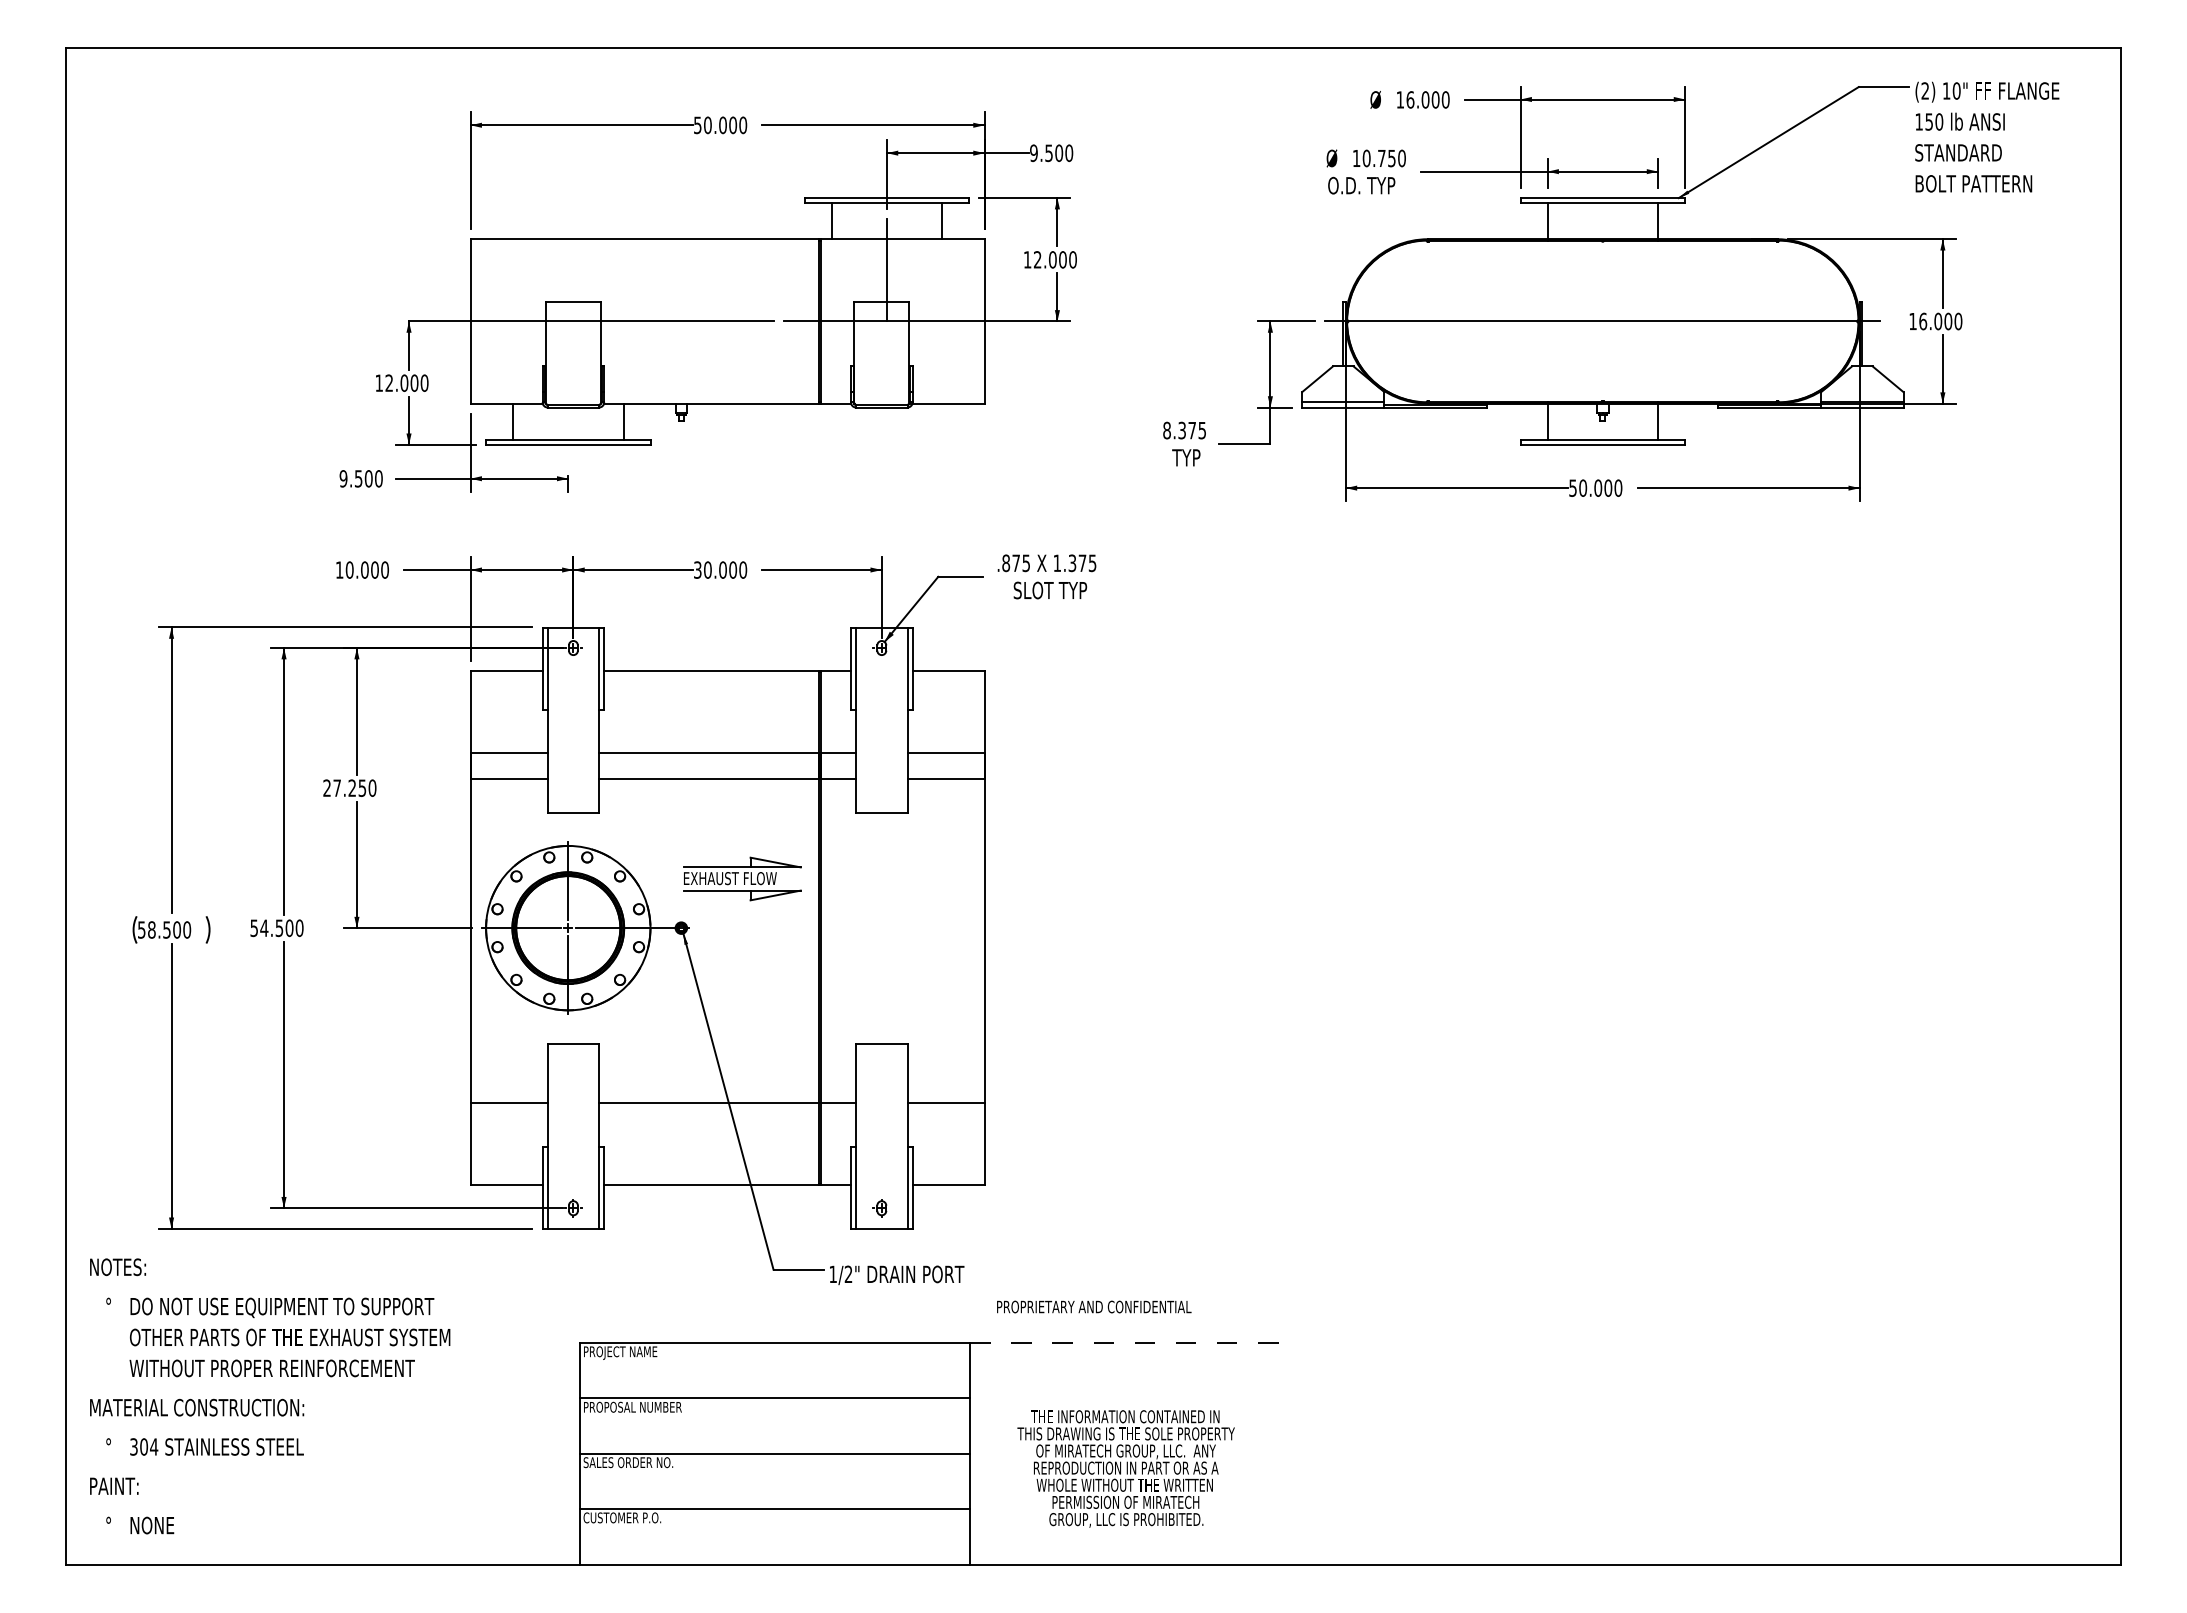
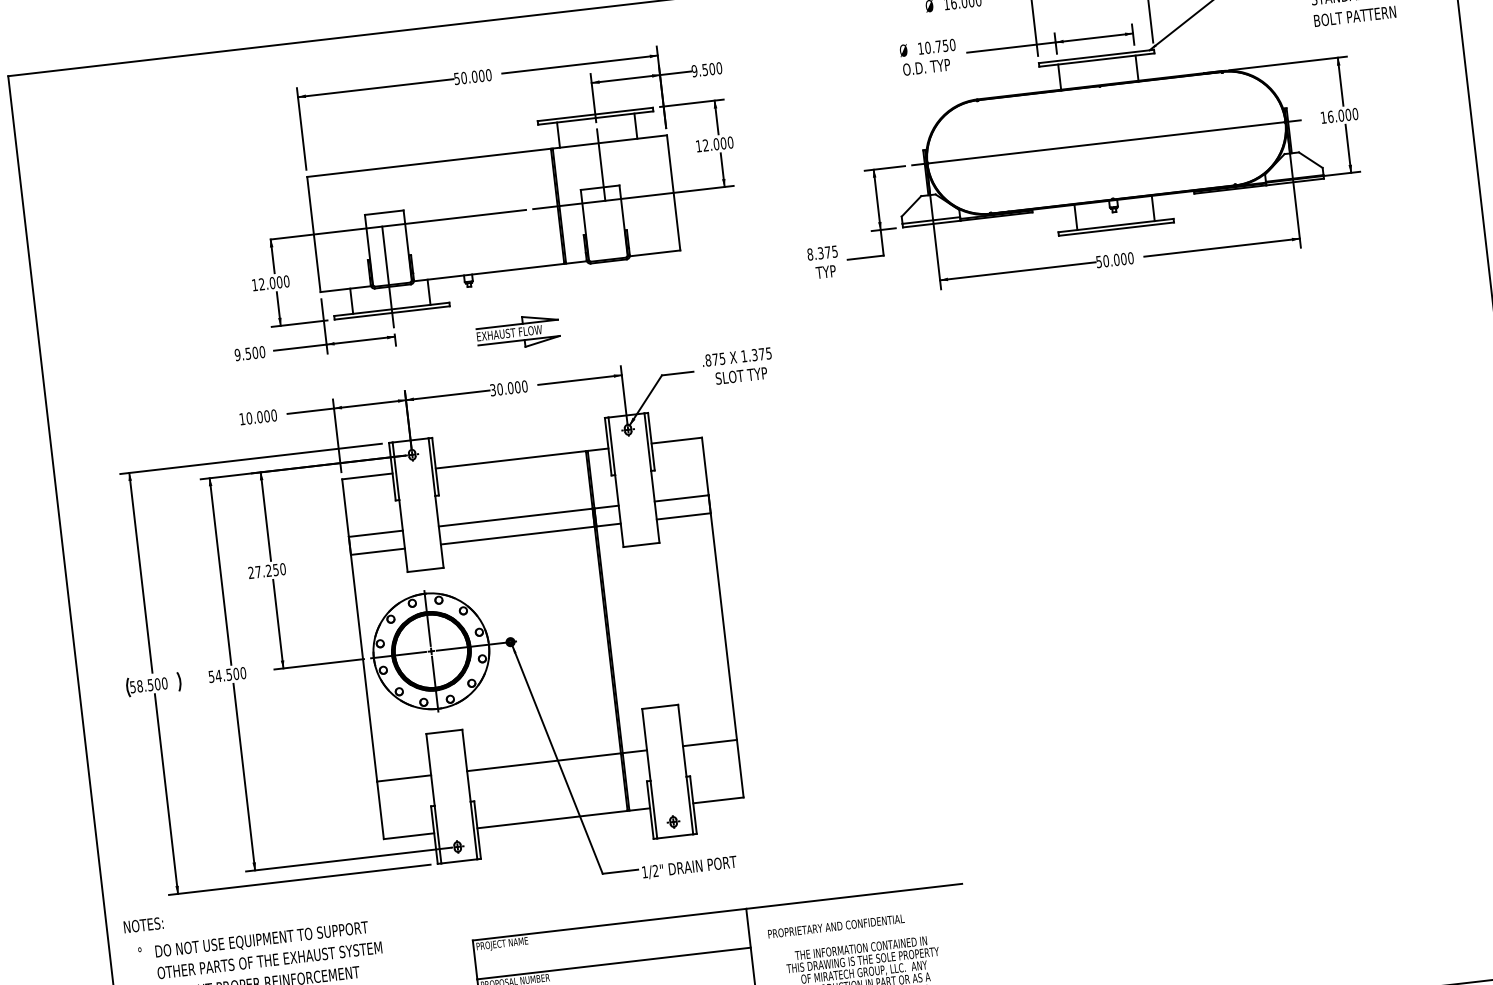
line: (568, 393) -> (388, 277), added
part: (742, 878) -> (518, 332), moved
text: (1094, 1306) -> (836, 926), moved
line: (1123, 1342) -> (853, 896), dashed -> solid

